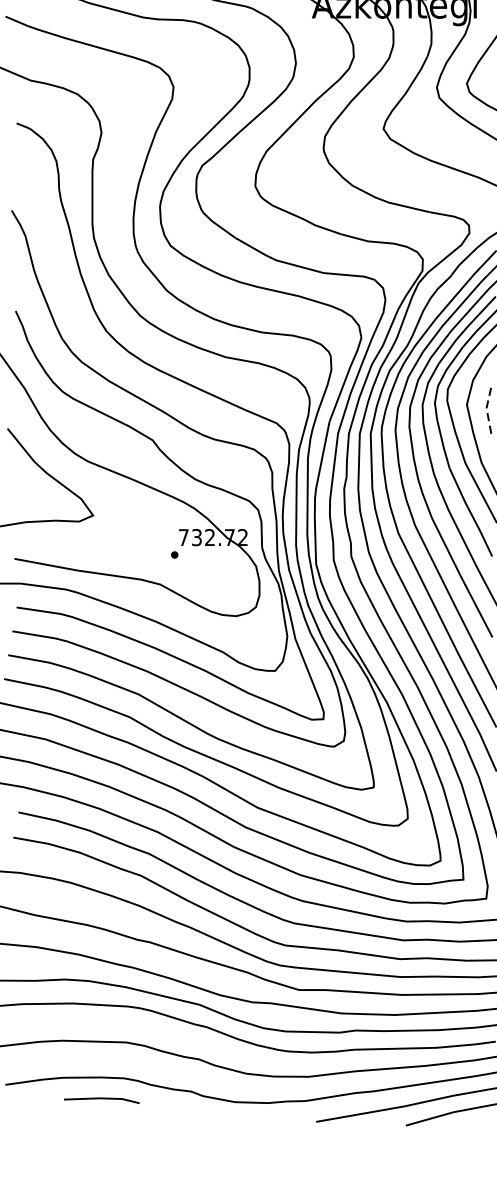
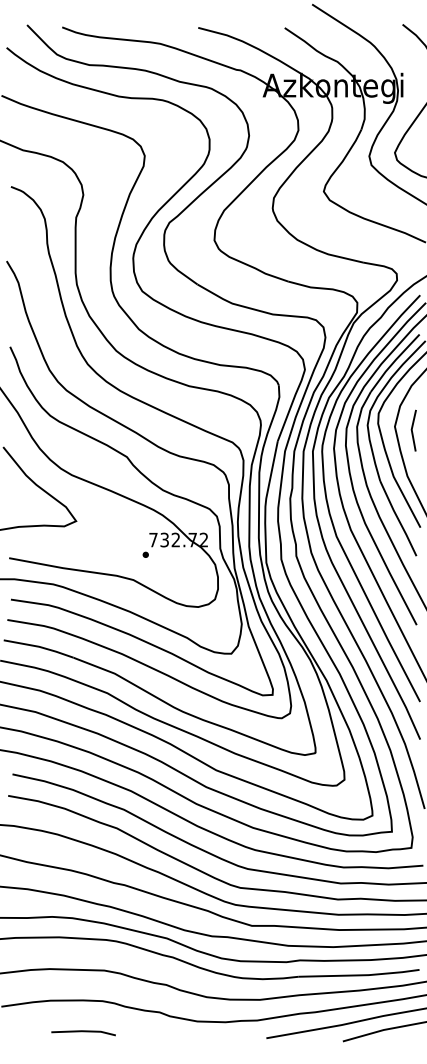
line: (486, 407) -> (411, 429), dashed -> solid
line: (101, 1099) -> (83, 1032), moved

